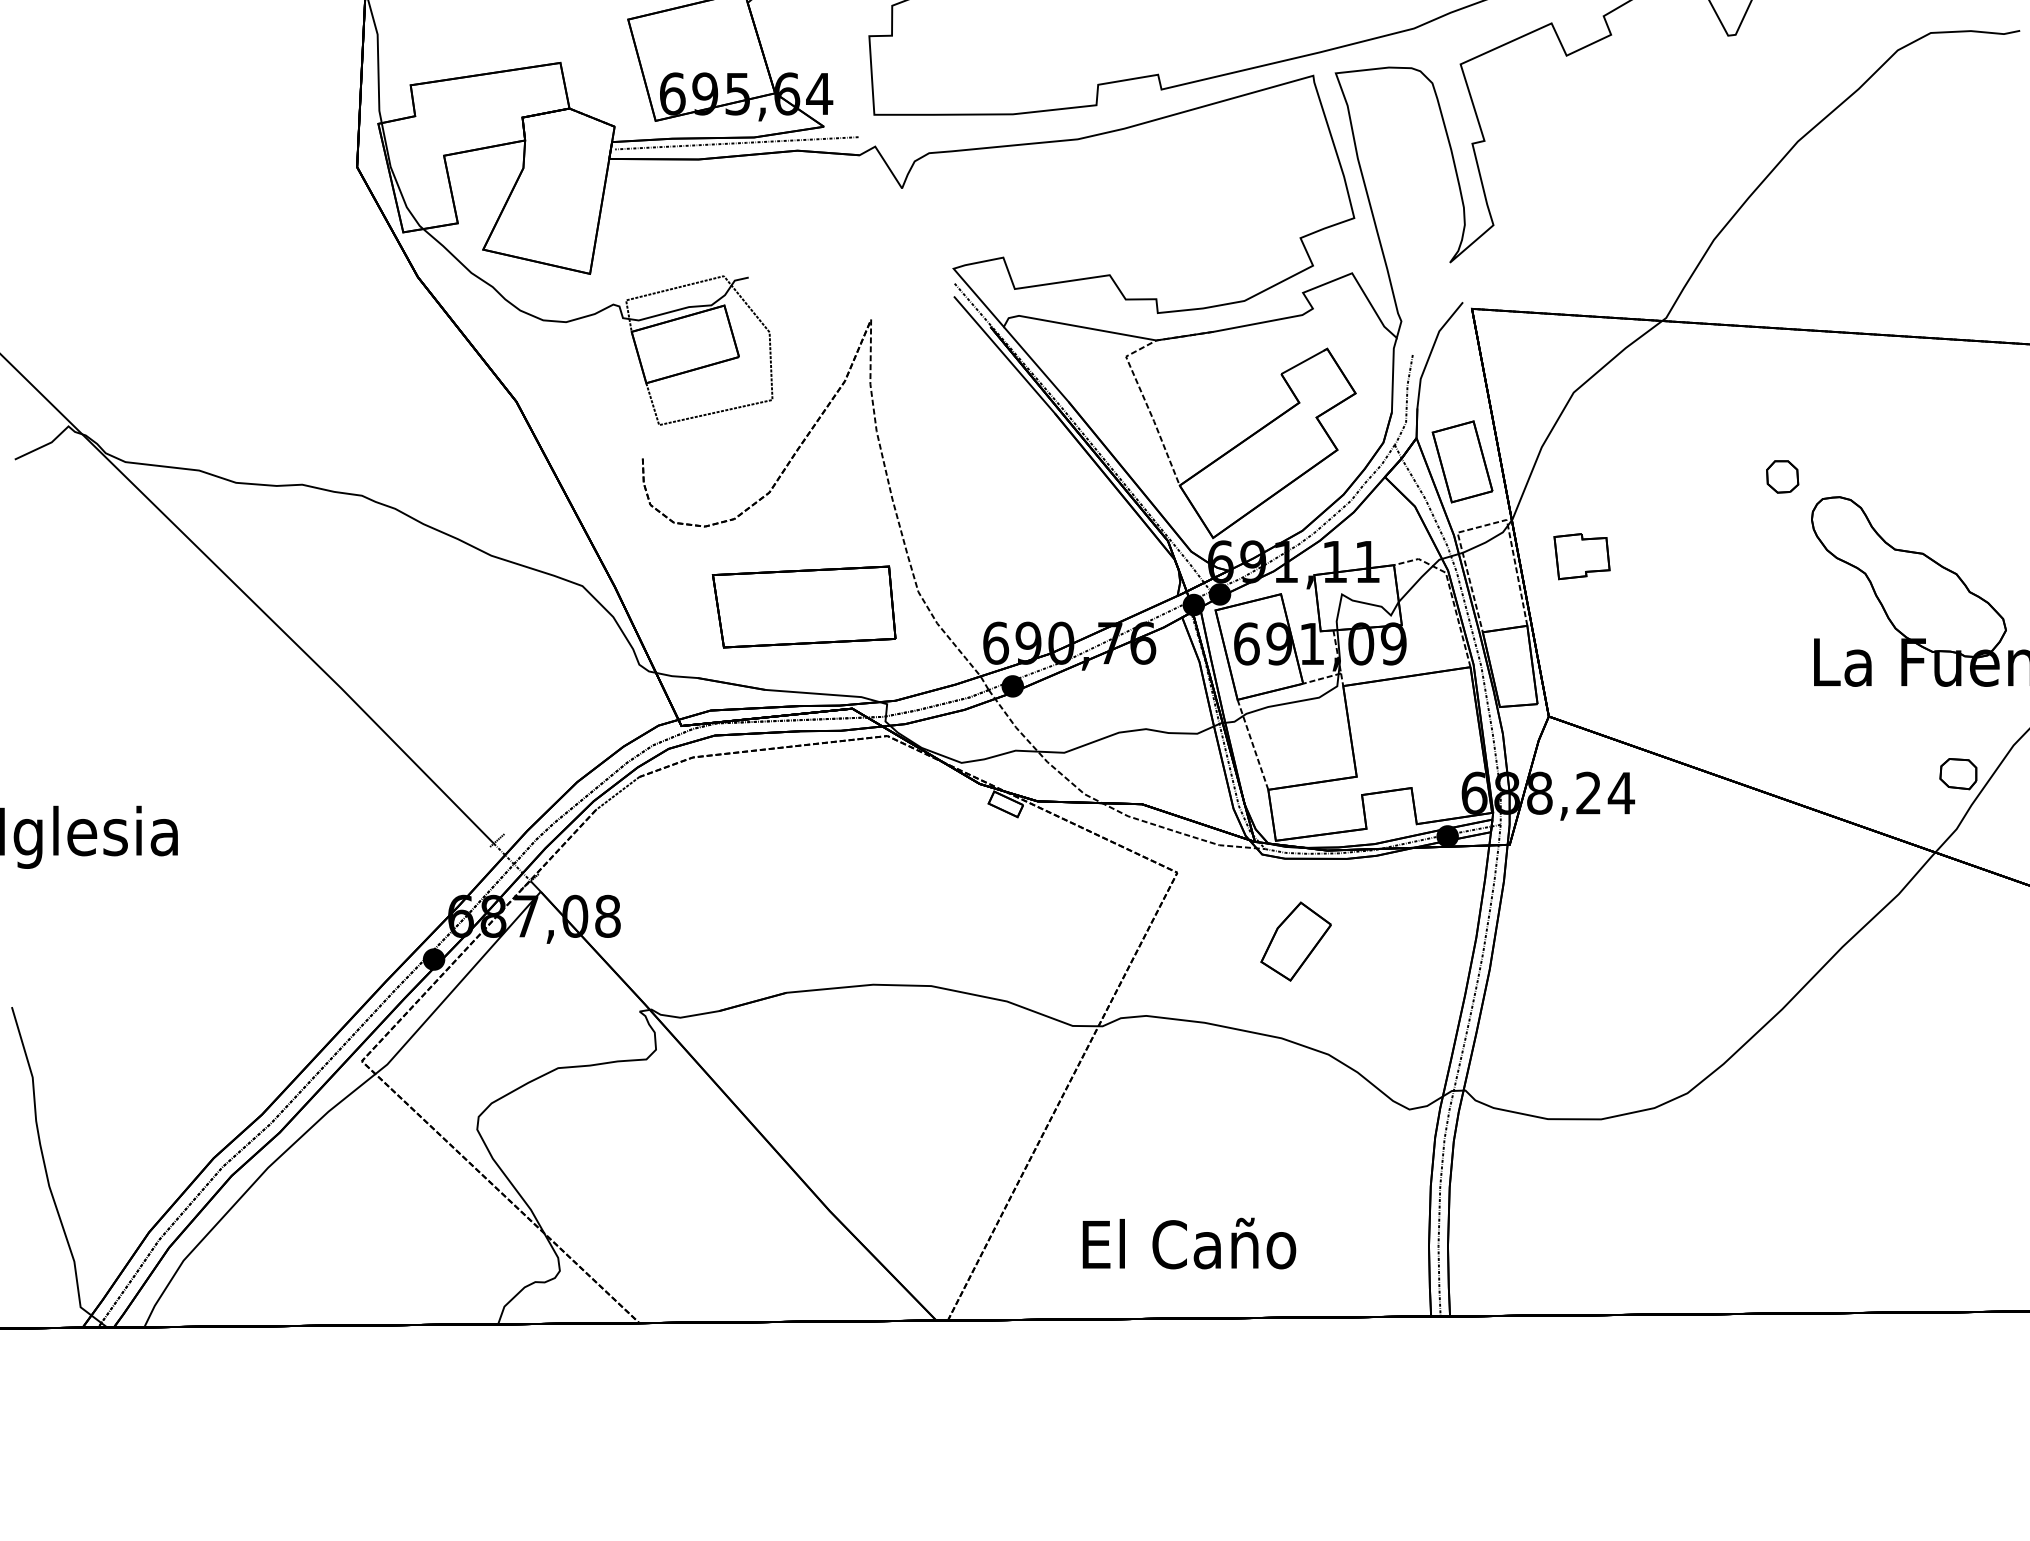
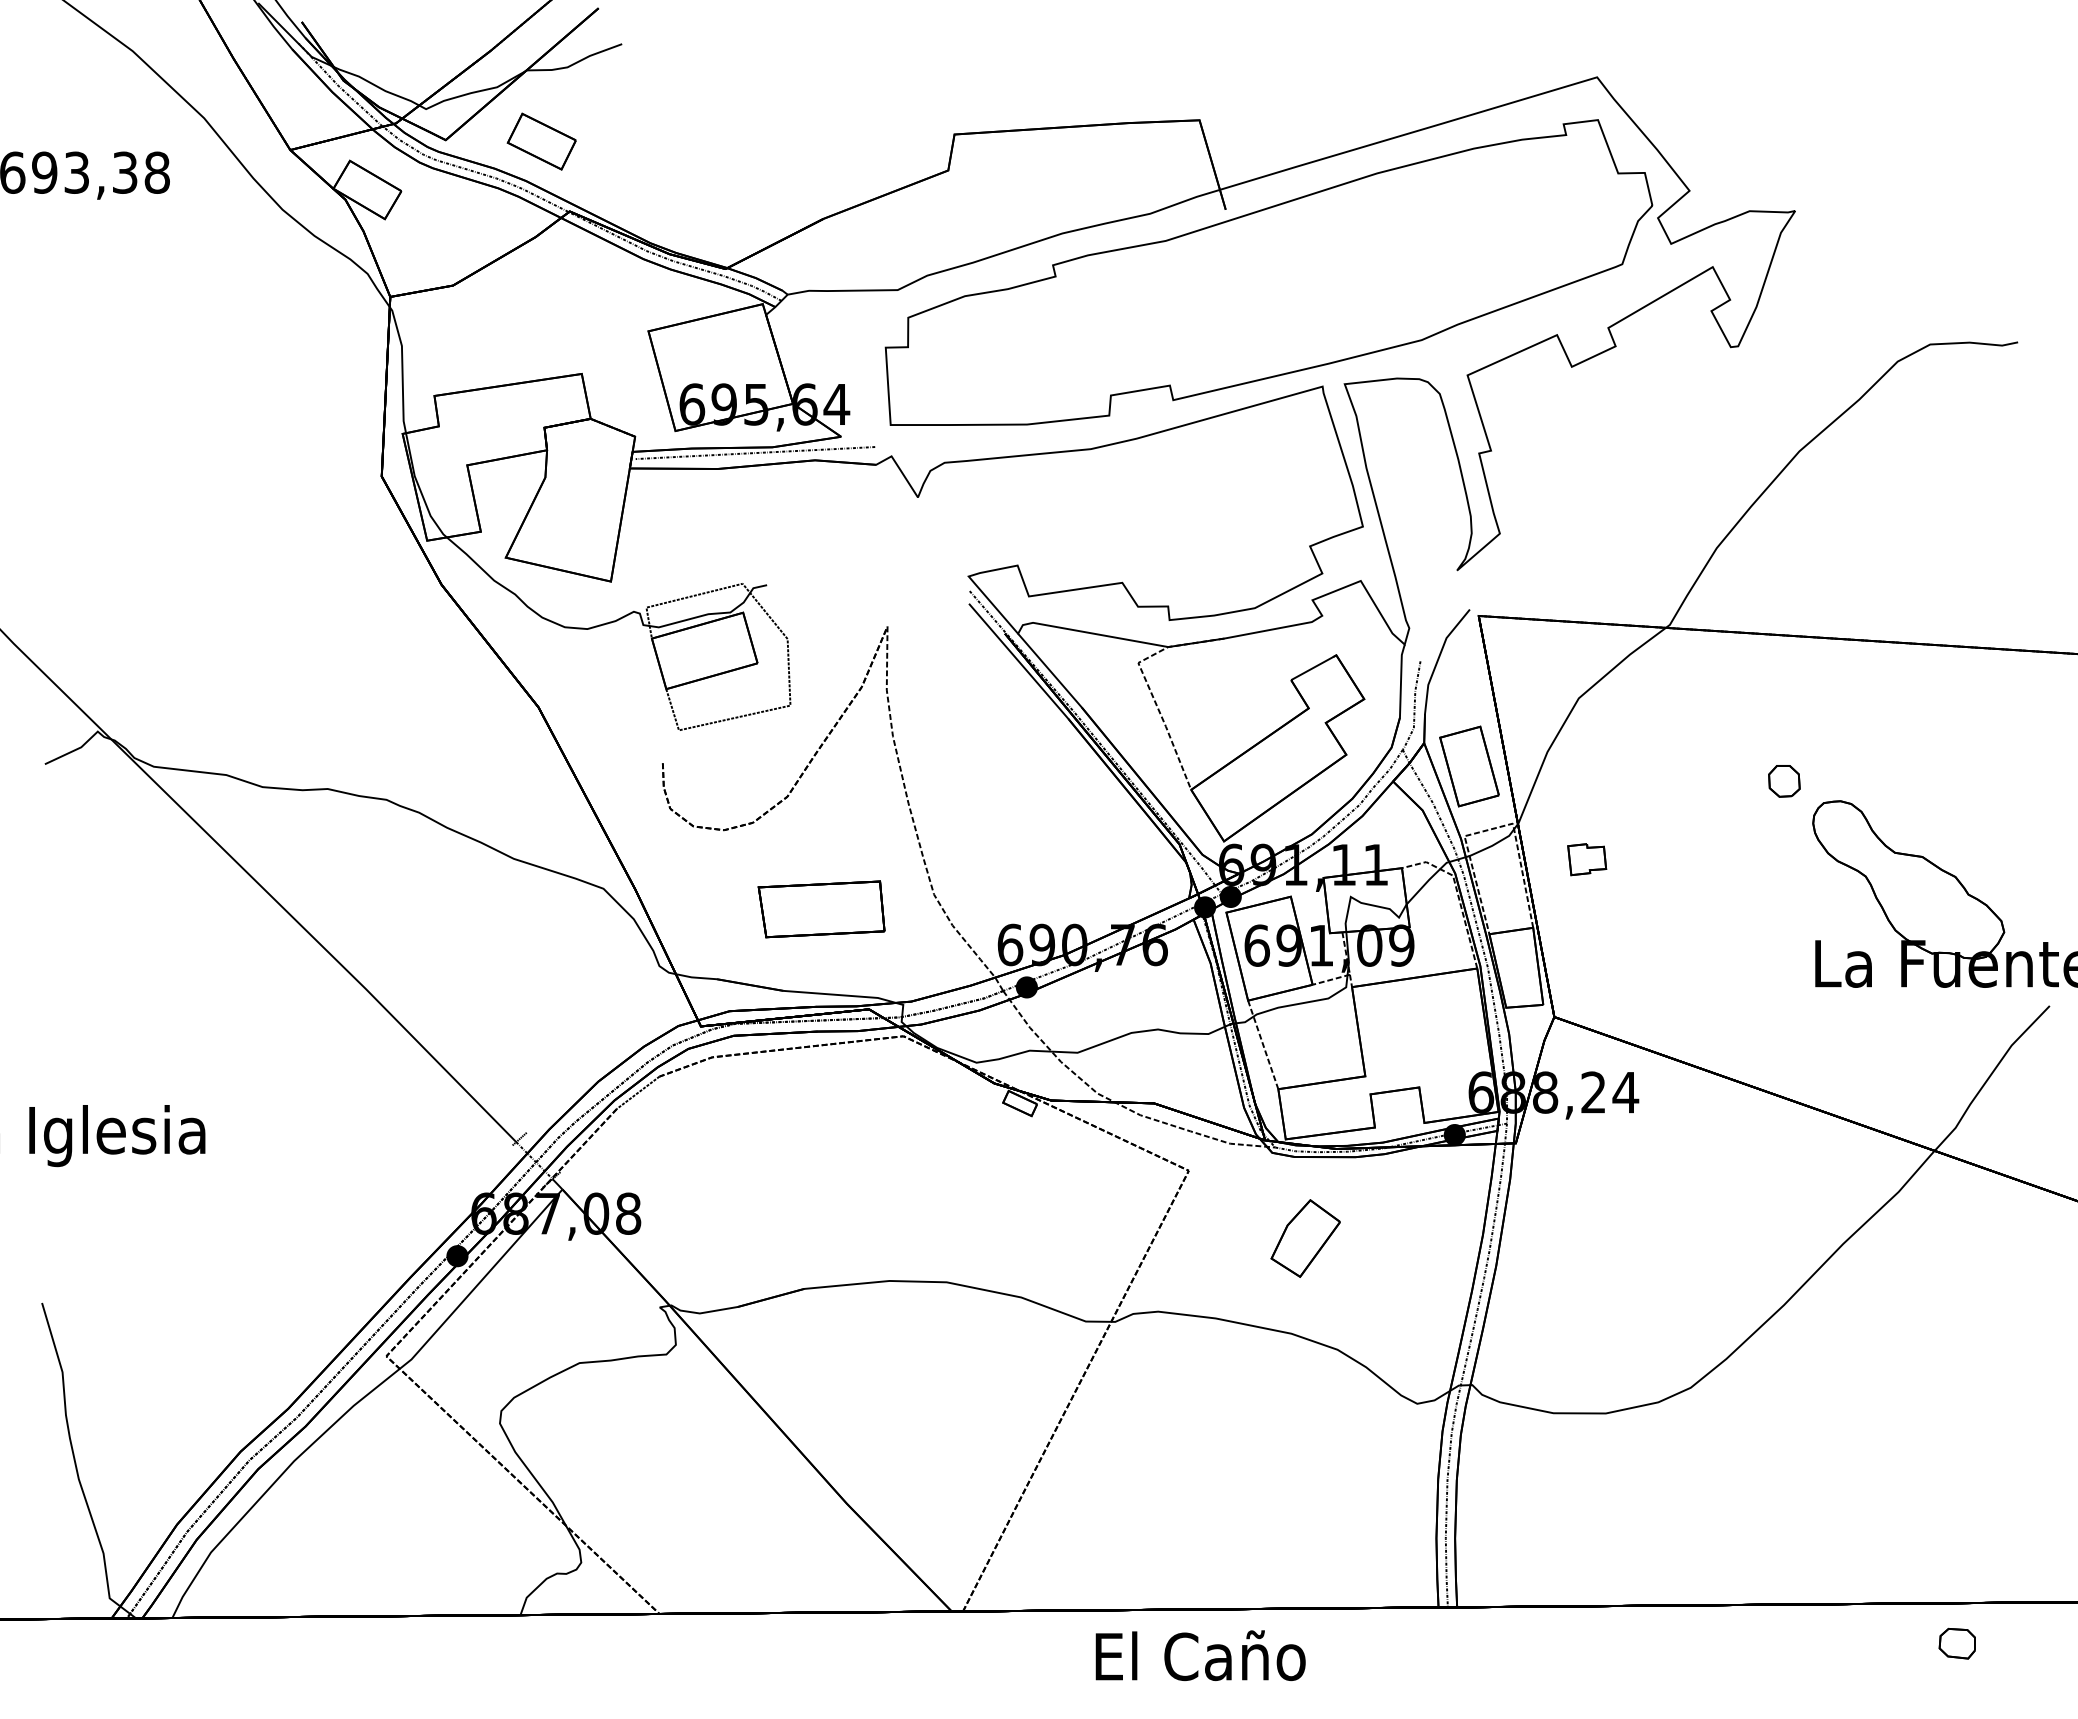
part: (1582, 556) -> (1587, 859), size x0.7
part: (804, 607) -> (821, 909), size x0.7
part: (1957, 773) -> (1956, 1643), moved
text: (1189, 1243) -> (1200, 1655), moved

